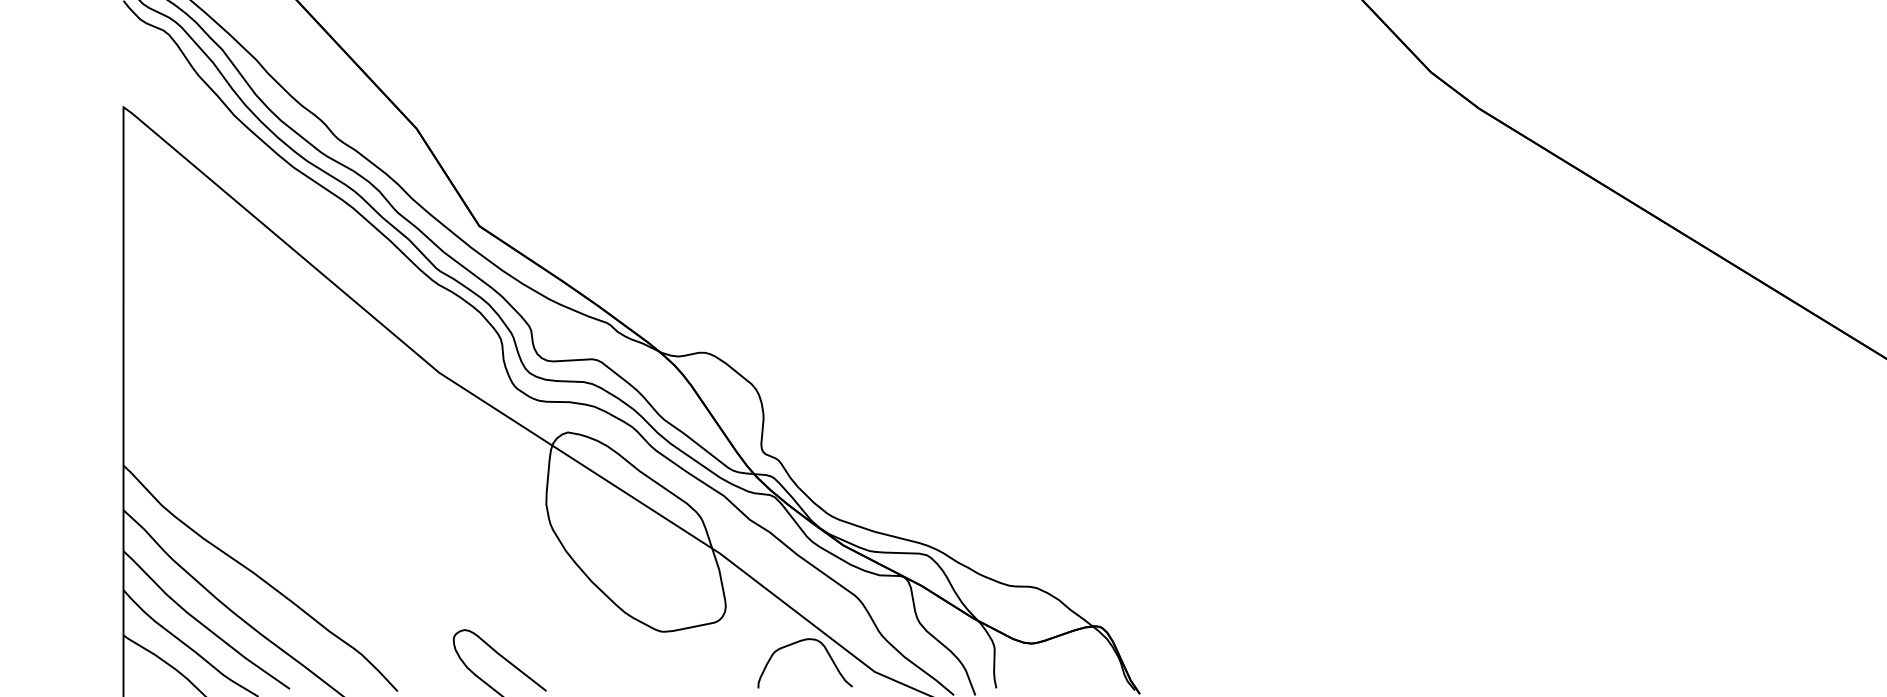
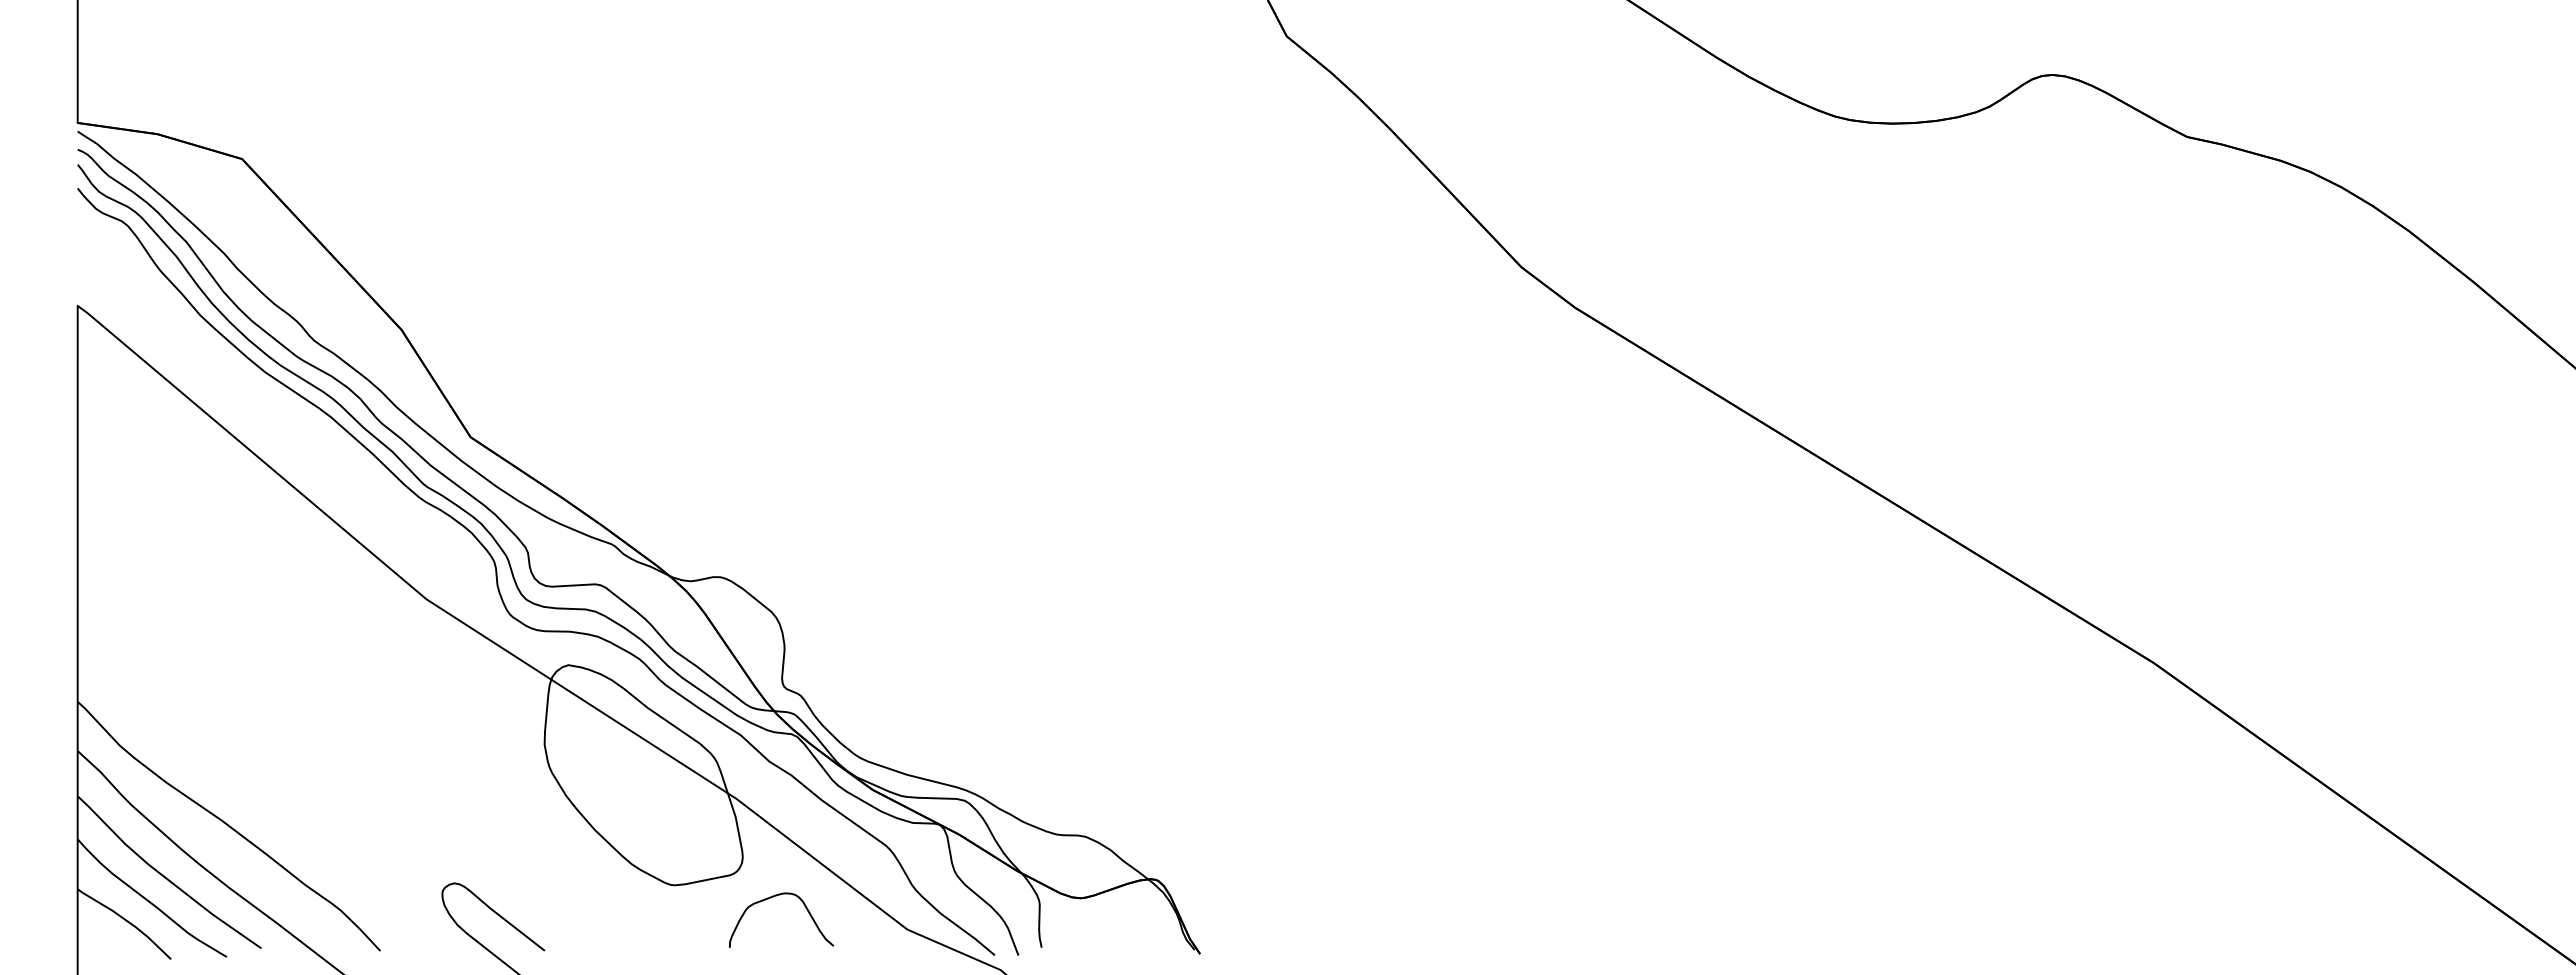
curve: (796, 643) -> (771, 898), moved

